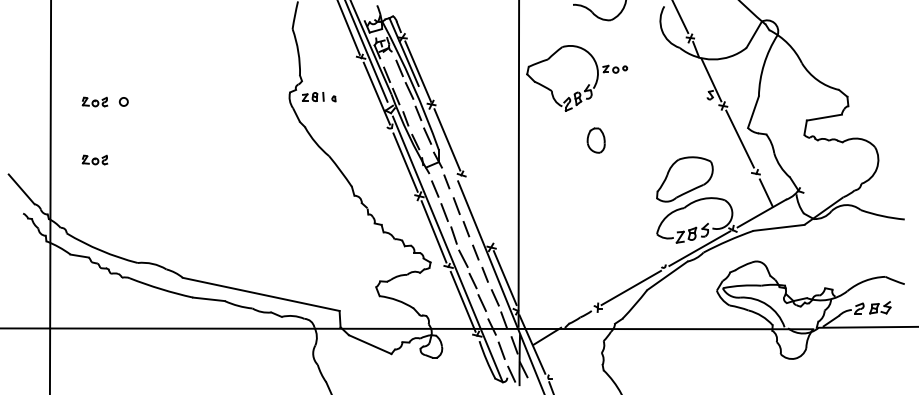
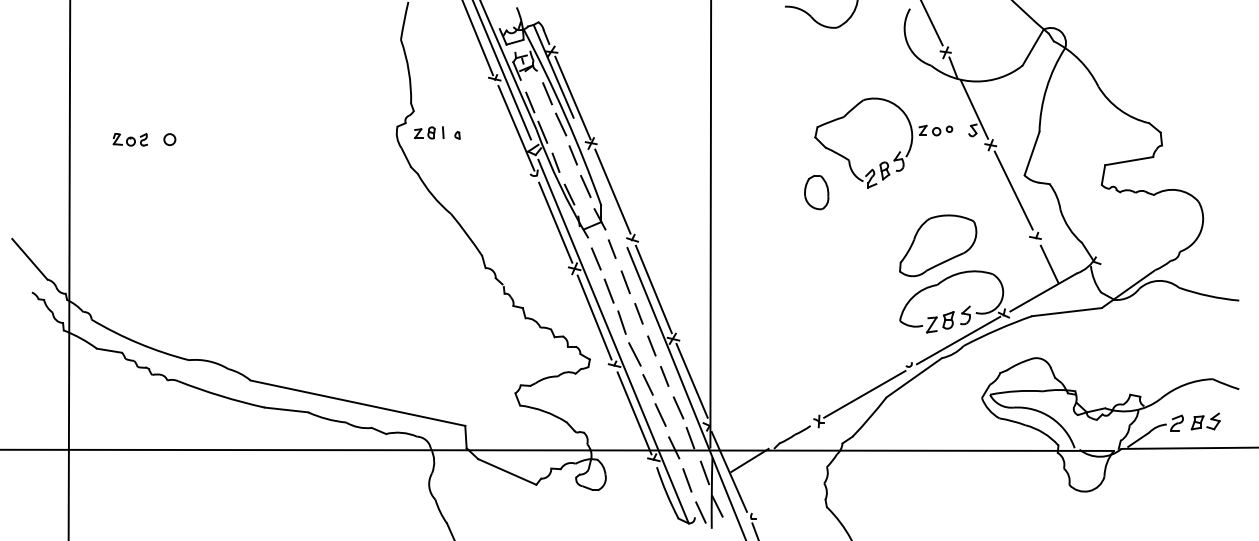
part: (587, 85) -> (897, 152), moved
part: (94, 159) -> (129, 218), removed
line: (477, 211) -> (654, 289), added

